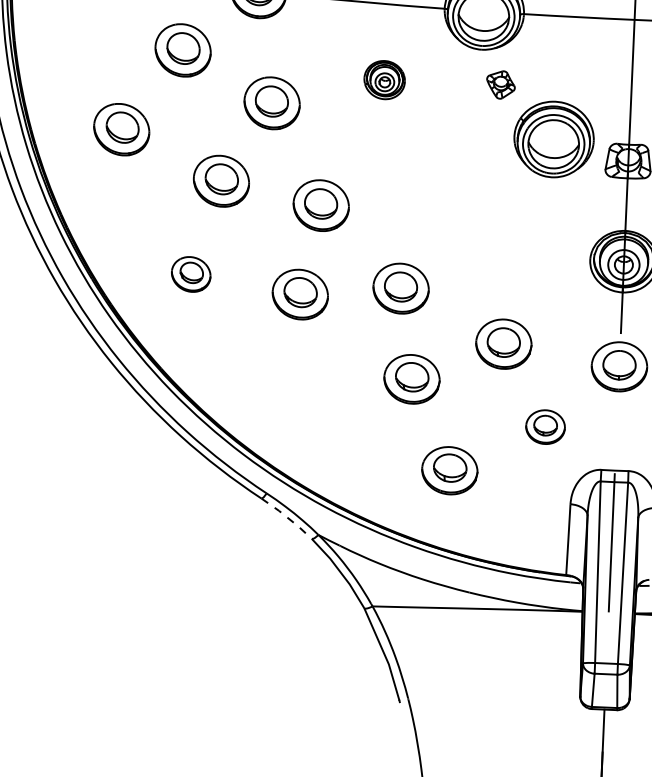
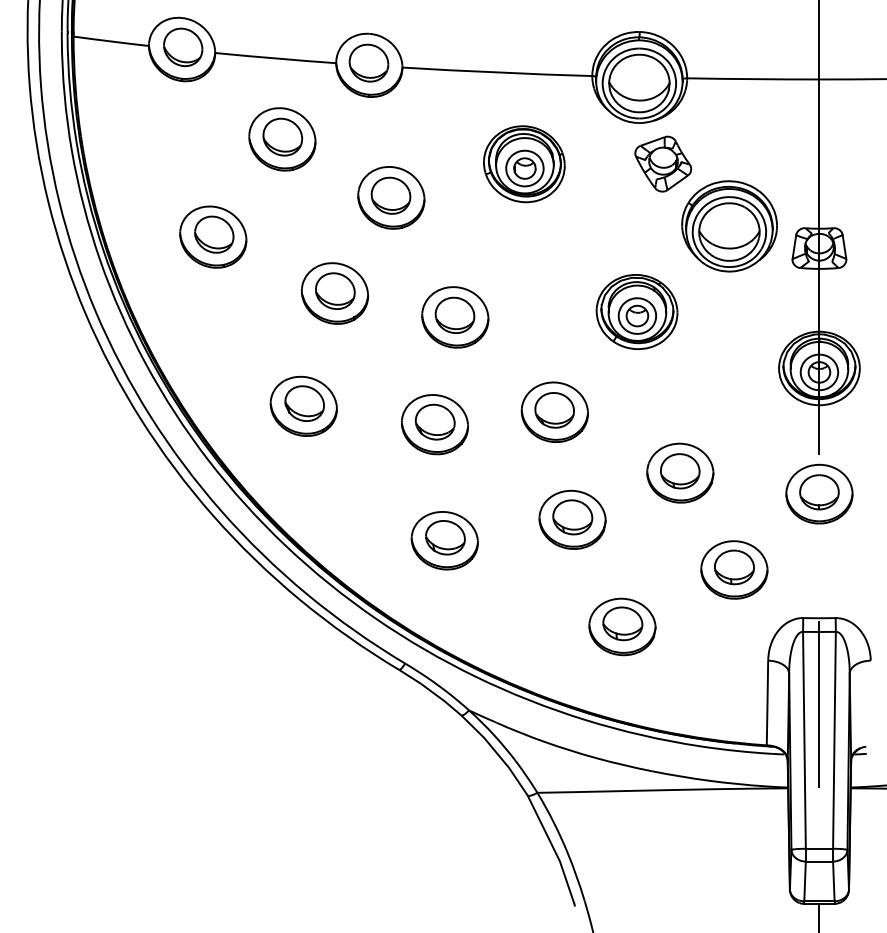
part: (384, 80) -> (524, 164), size x1.67
part: (501, 84) -> (663, 163), size x1.67
part: (473, 207) -> (636, 311), added
part: (191, 273) -> (303, 405), size x1.43
part: (304, 391) -> (444, 540), added
part: (545, 426) -> (734, 569), size x1.43
line: (287, 517) -> (431, 691), dashed -> solid

